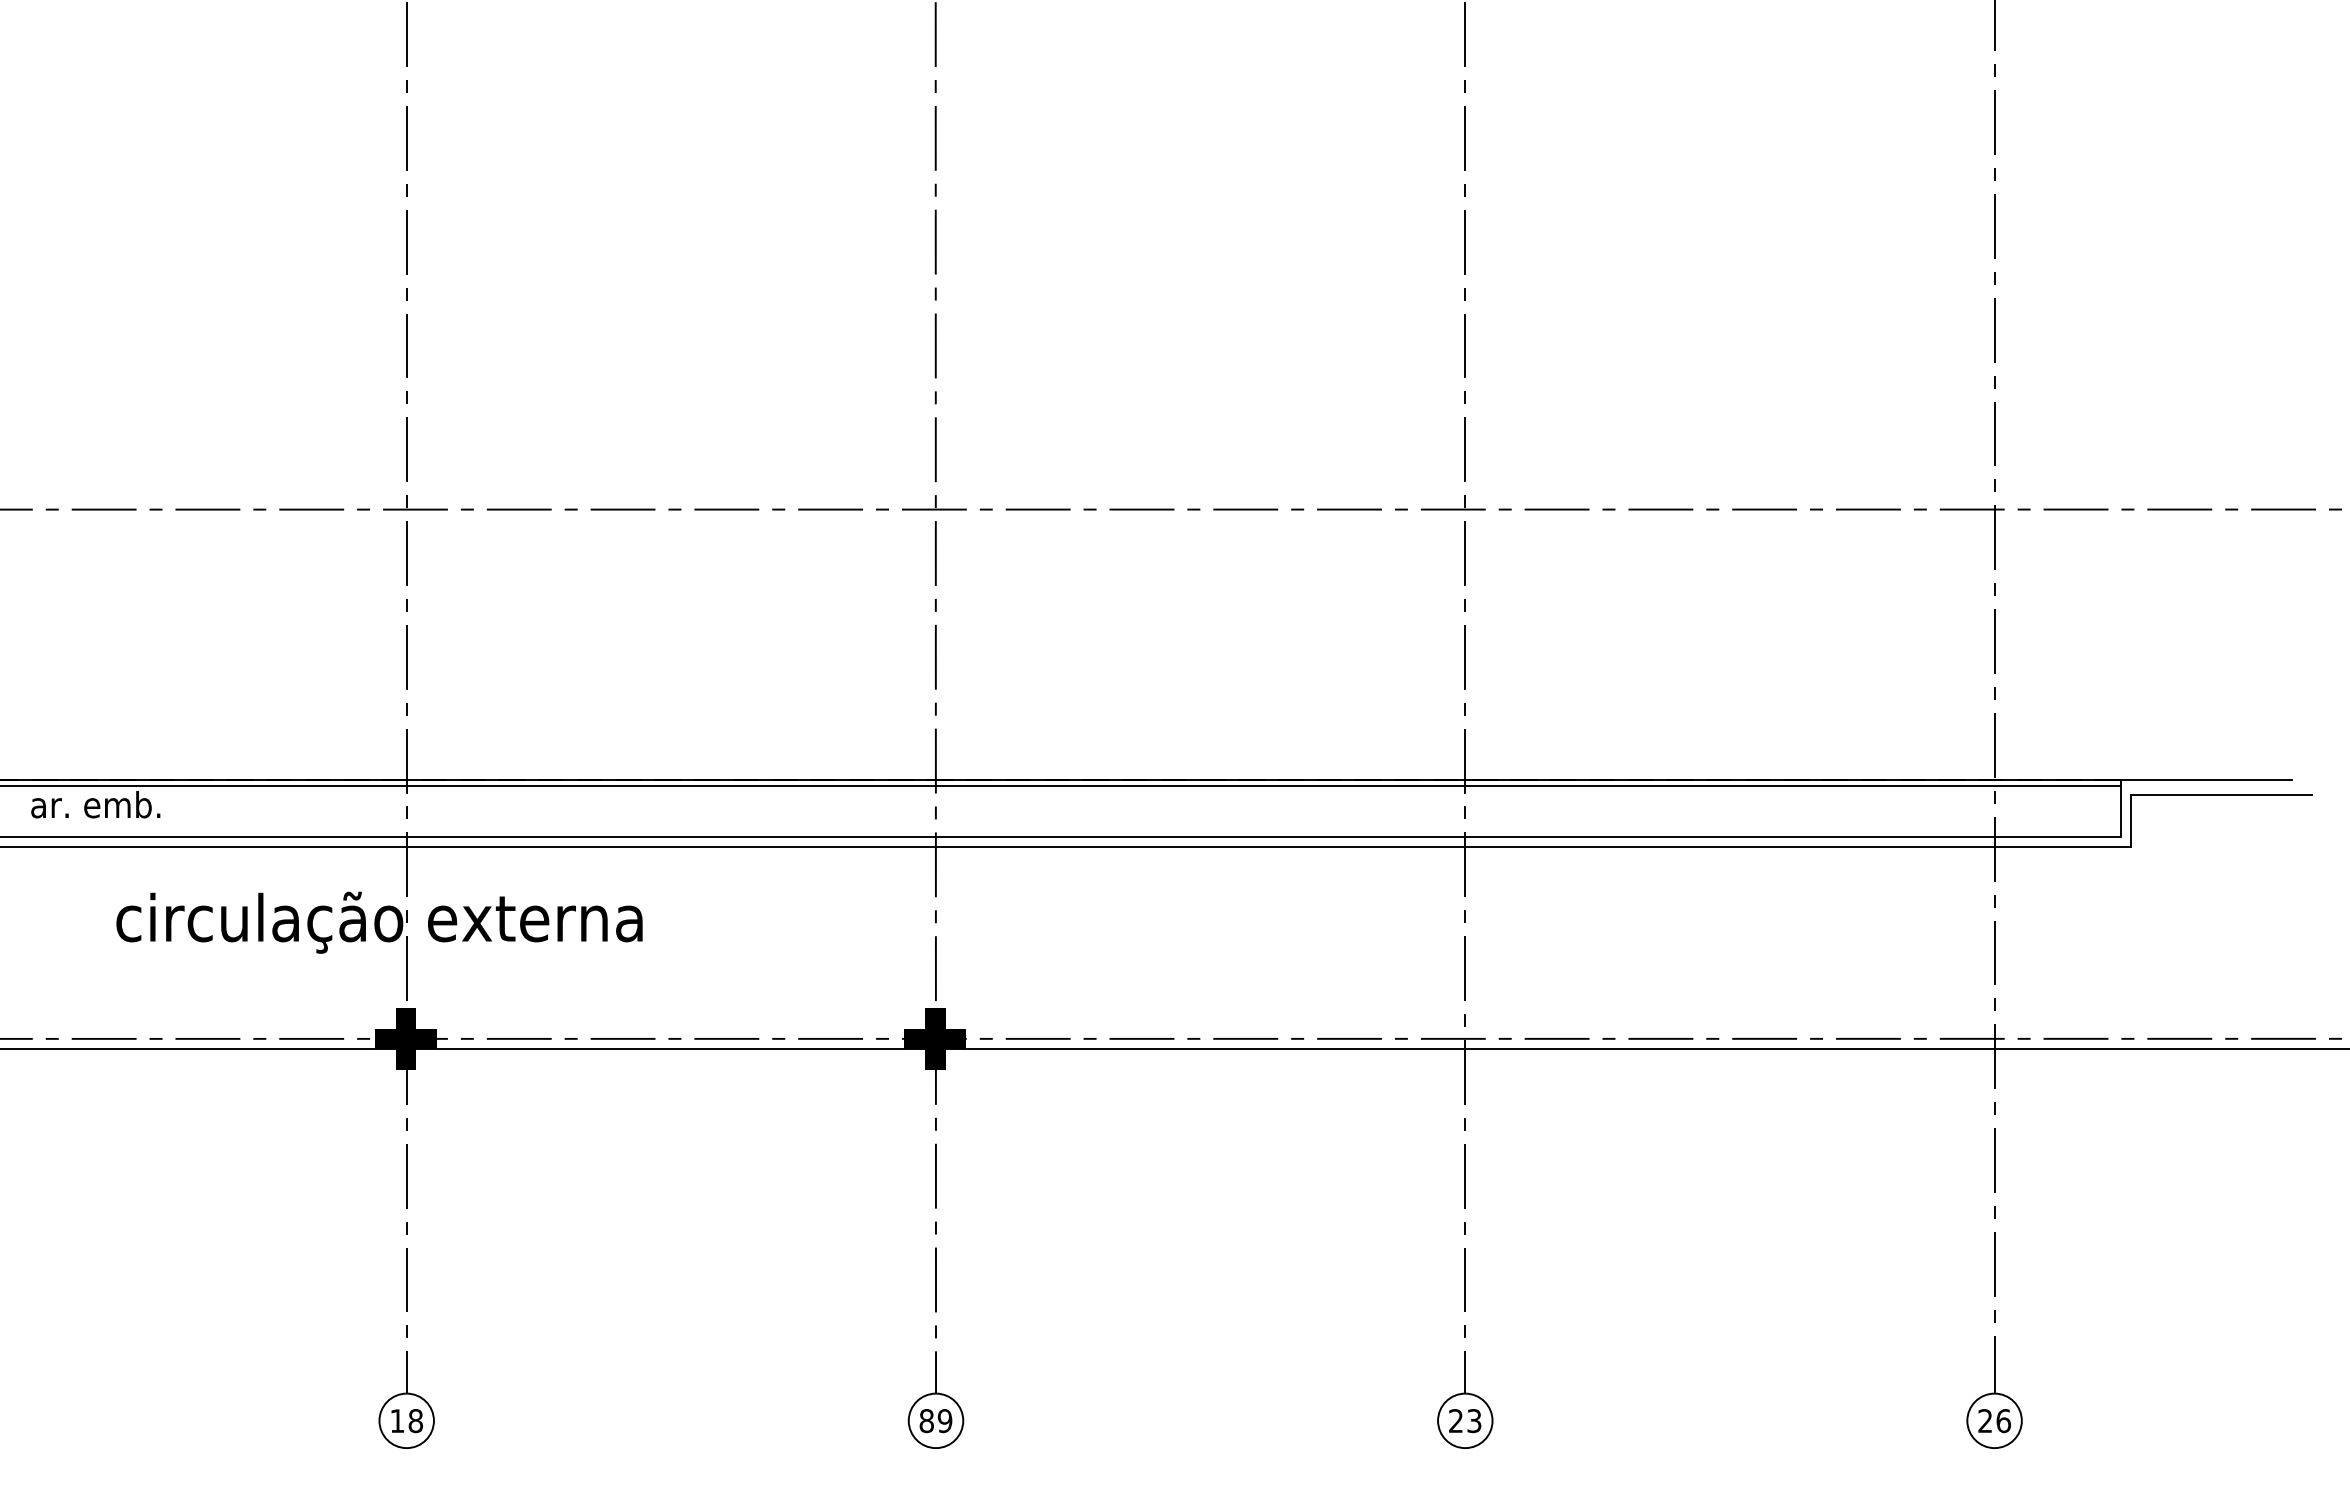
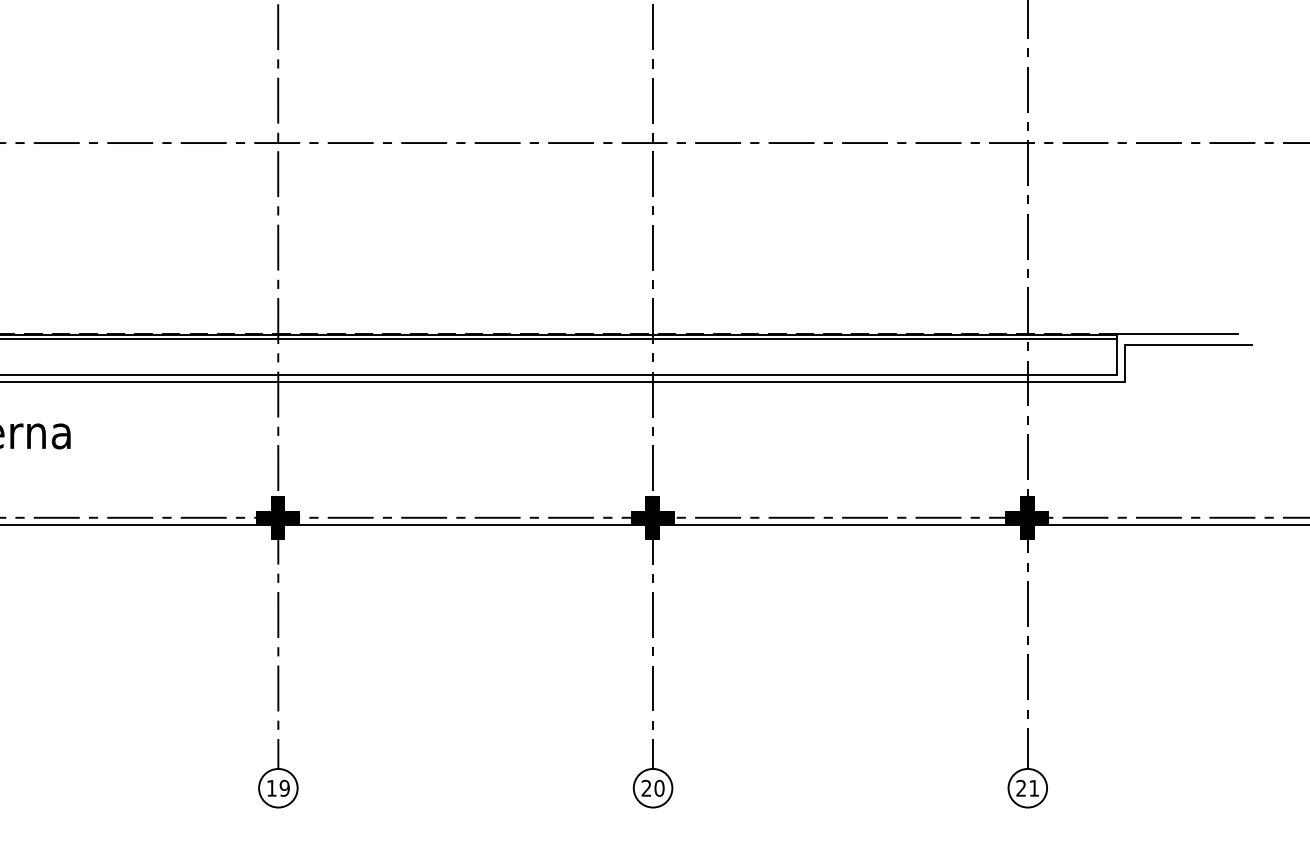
fill: (1464, 1038) -> (652, 517), added
fill: (1993, 1038) -> (1027, 517), added
text: (926, 1421) -> (271, 788), 89 -> 19
text: (1474, 1421) -> (659, 788), 23 -> 20
text: (2003, 1421) -> (1034, 788), 26 -> 21

